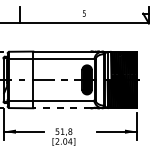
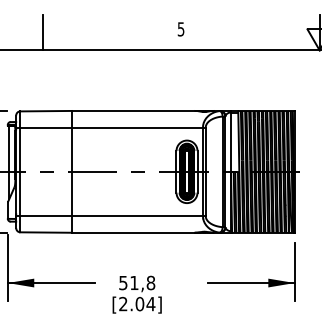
line: (62, 108) -> (134, 233), dashed -> solid

